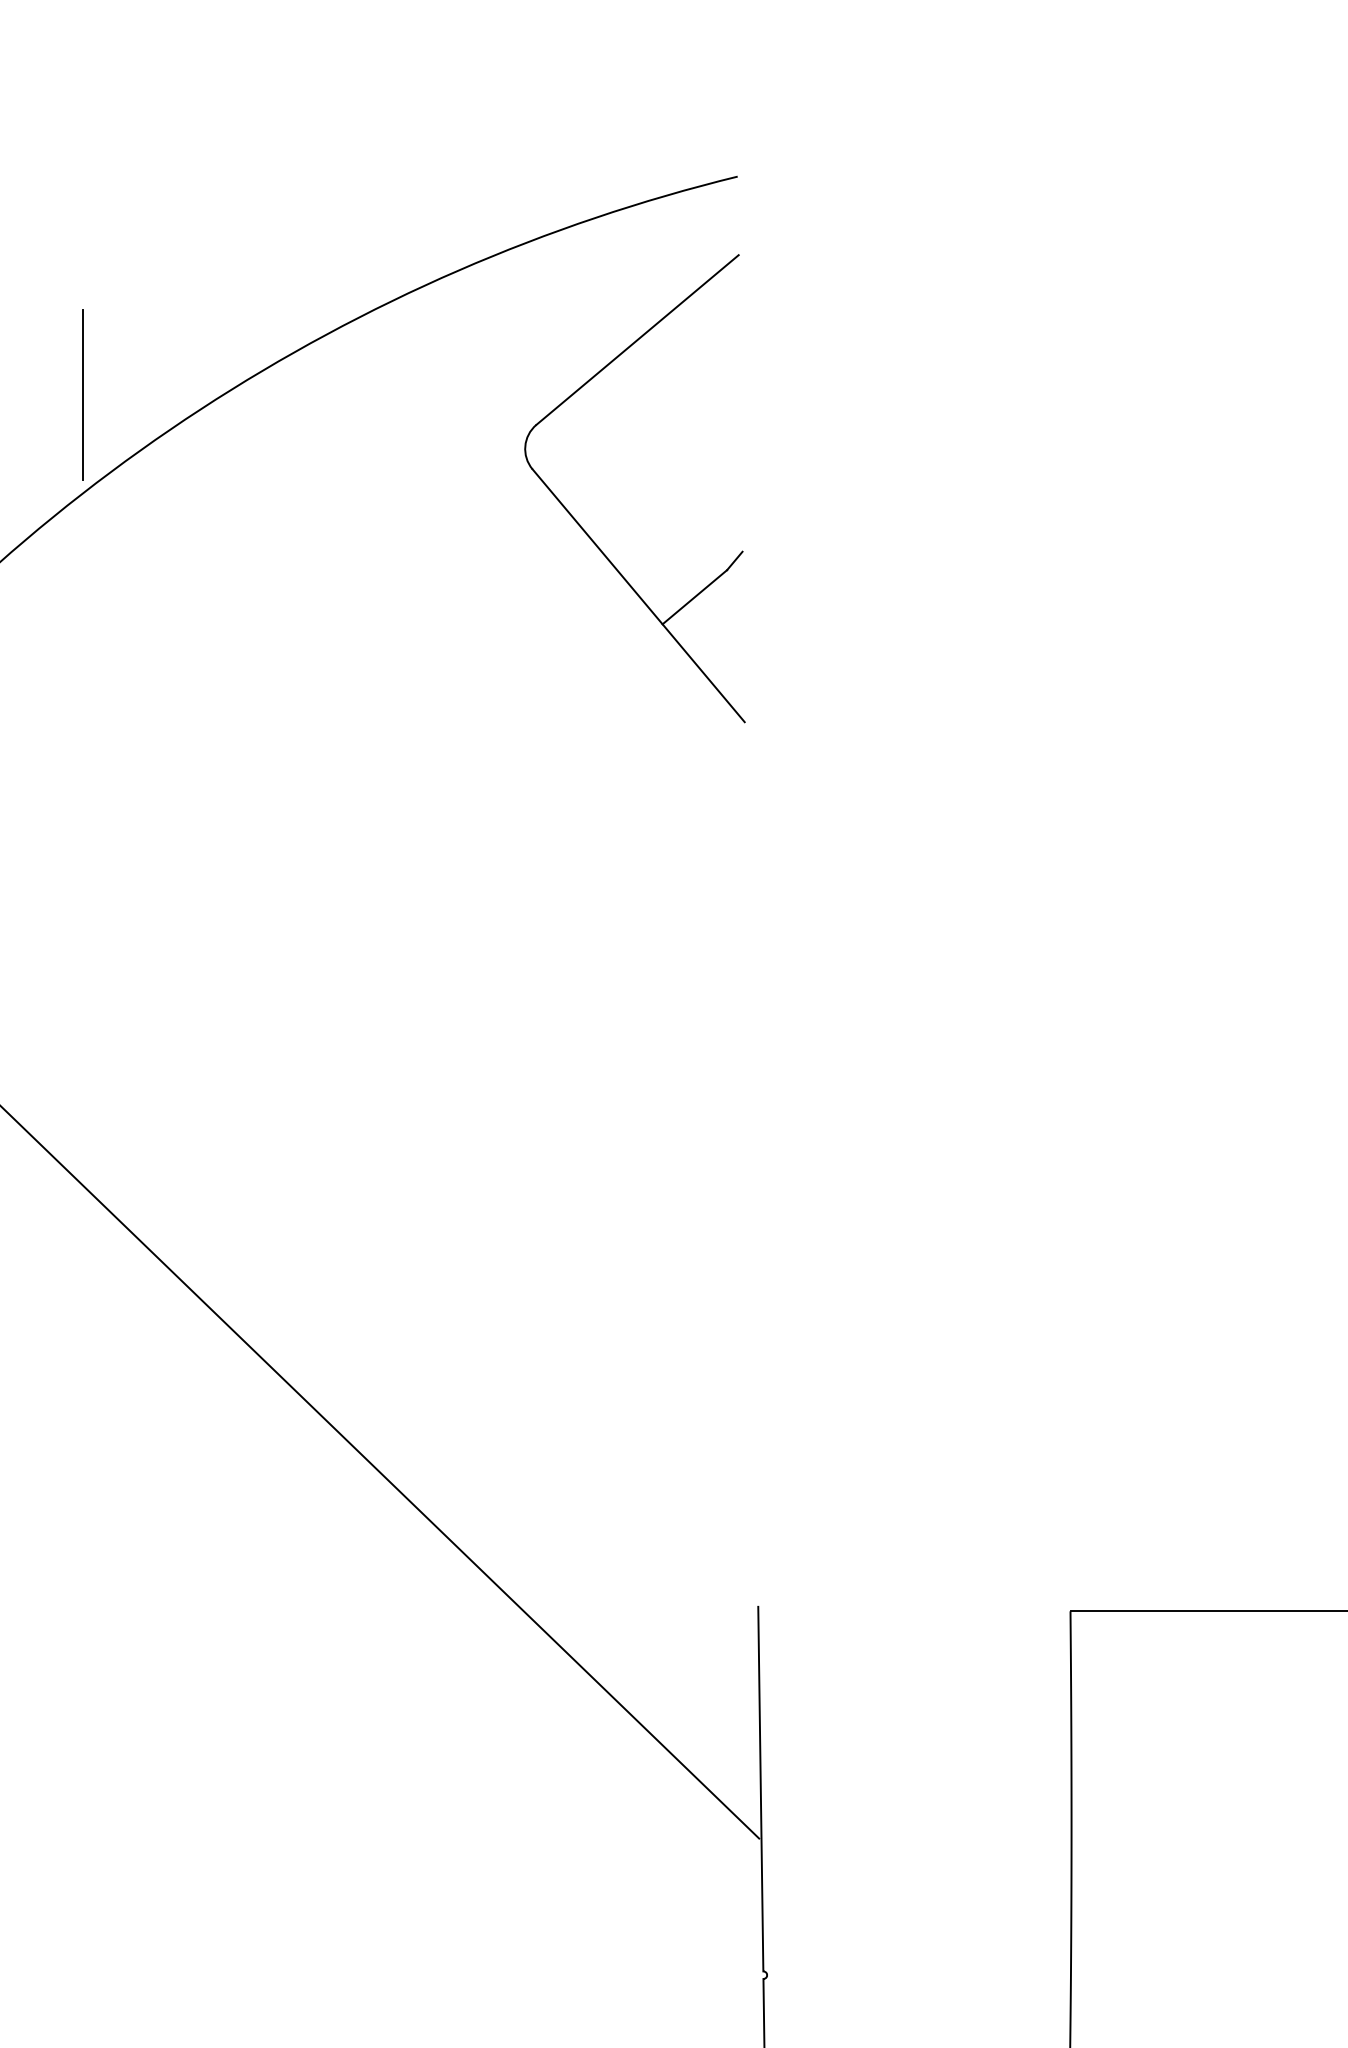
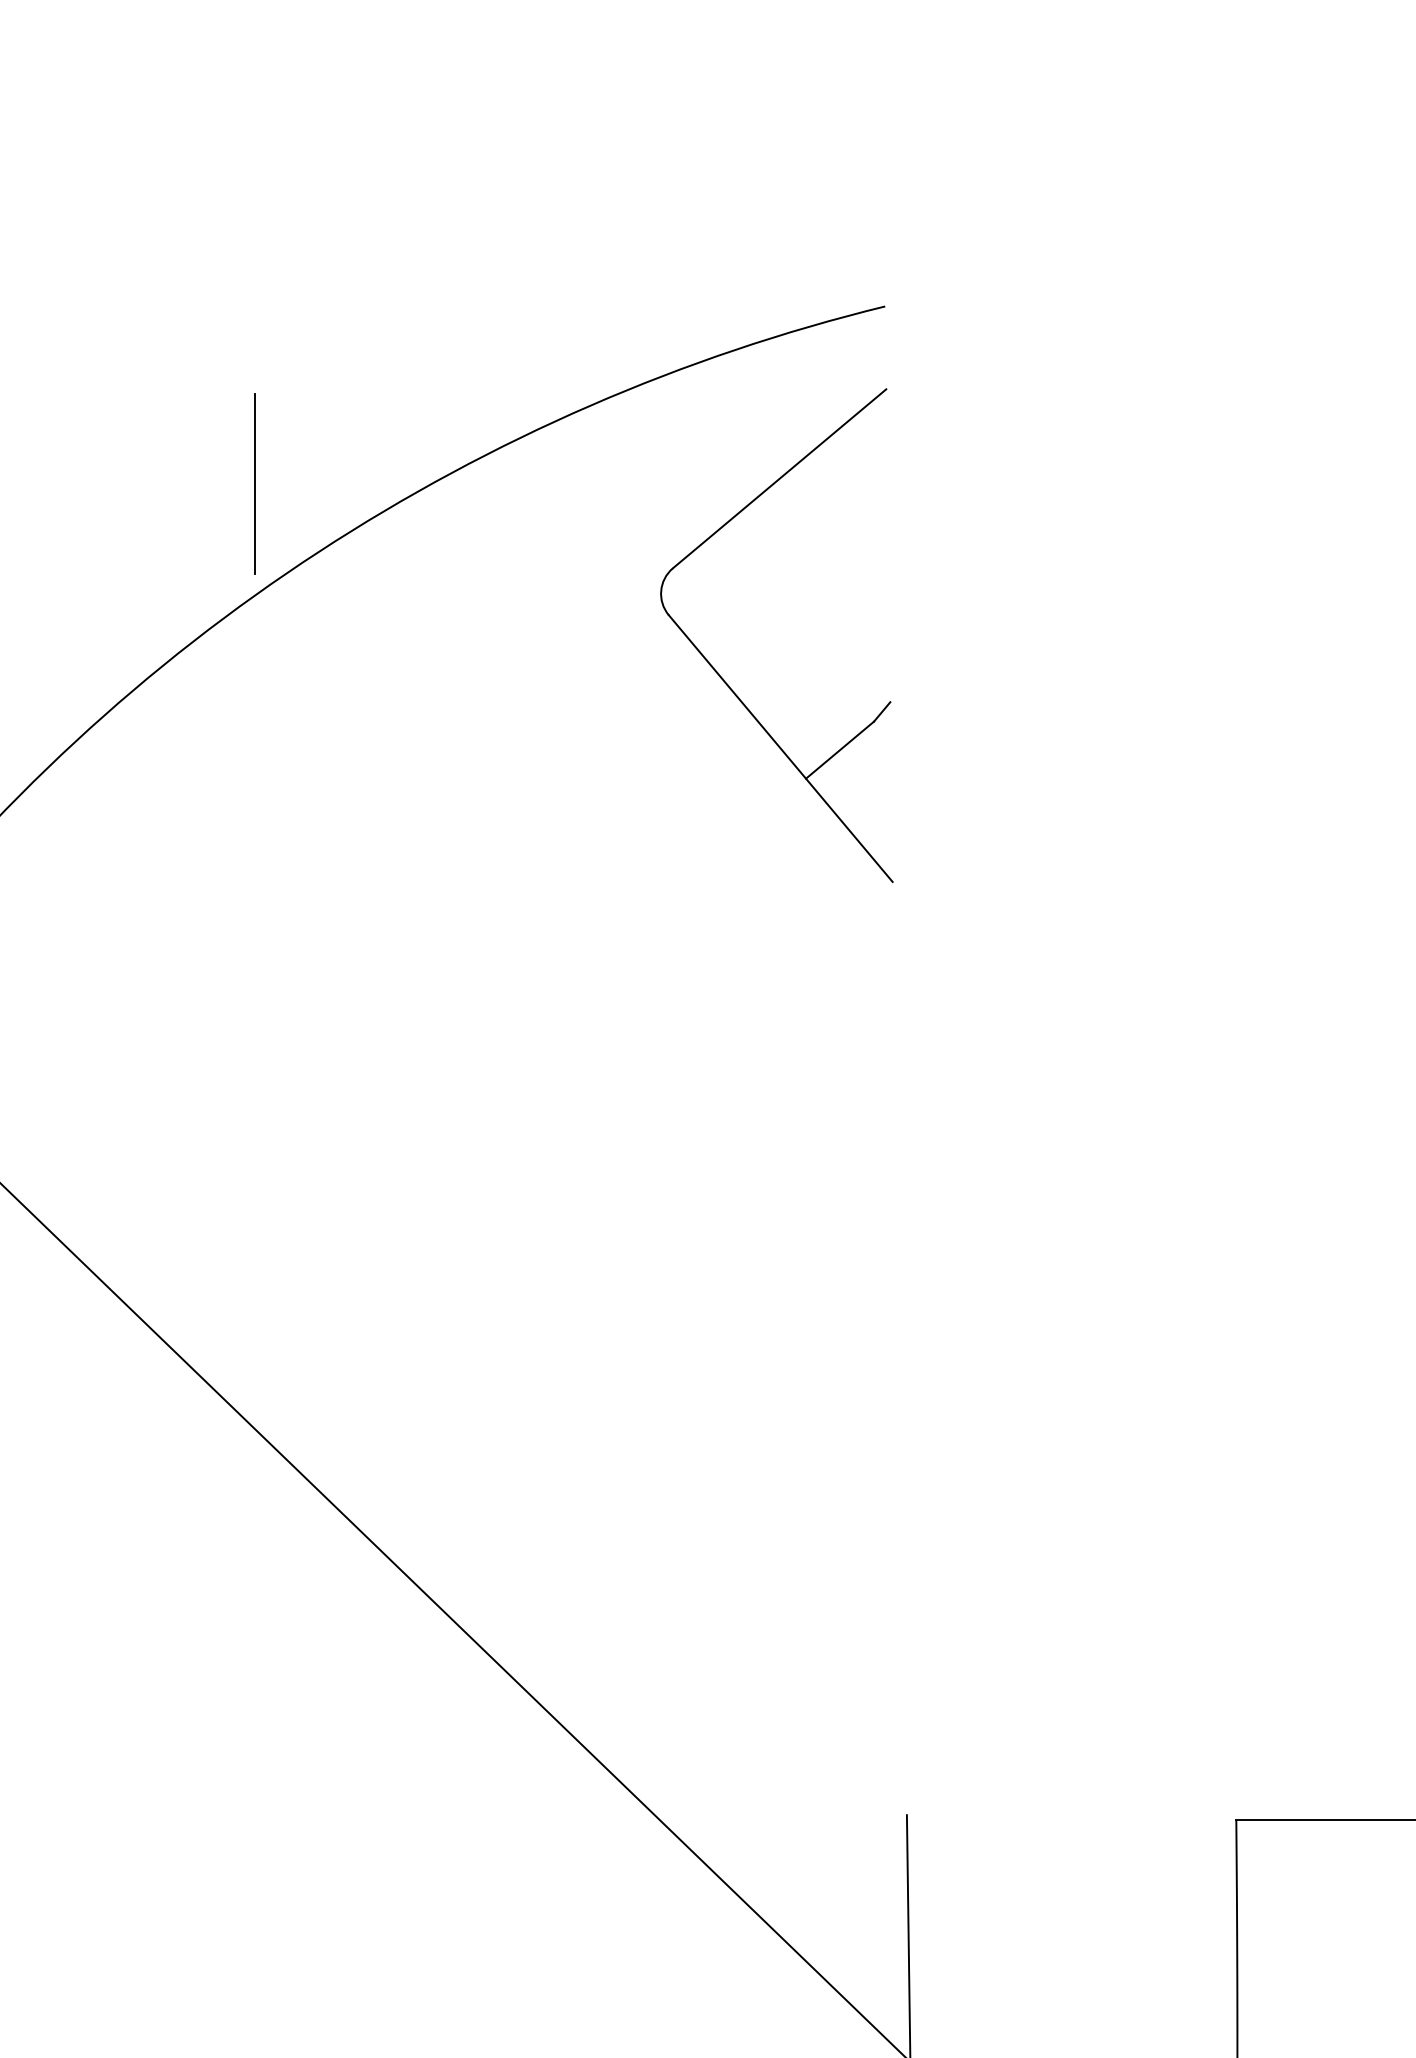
line: (82, 394) -> (255, 483), moved

